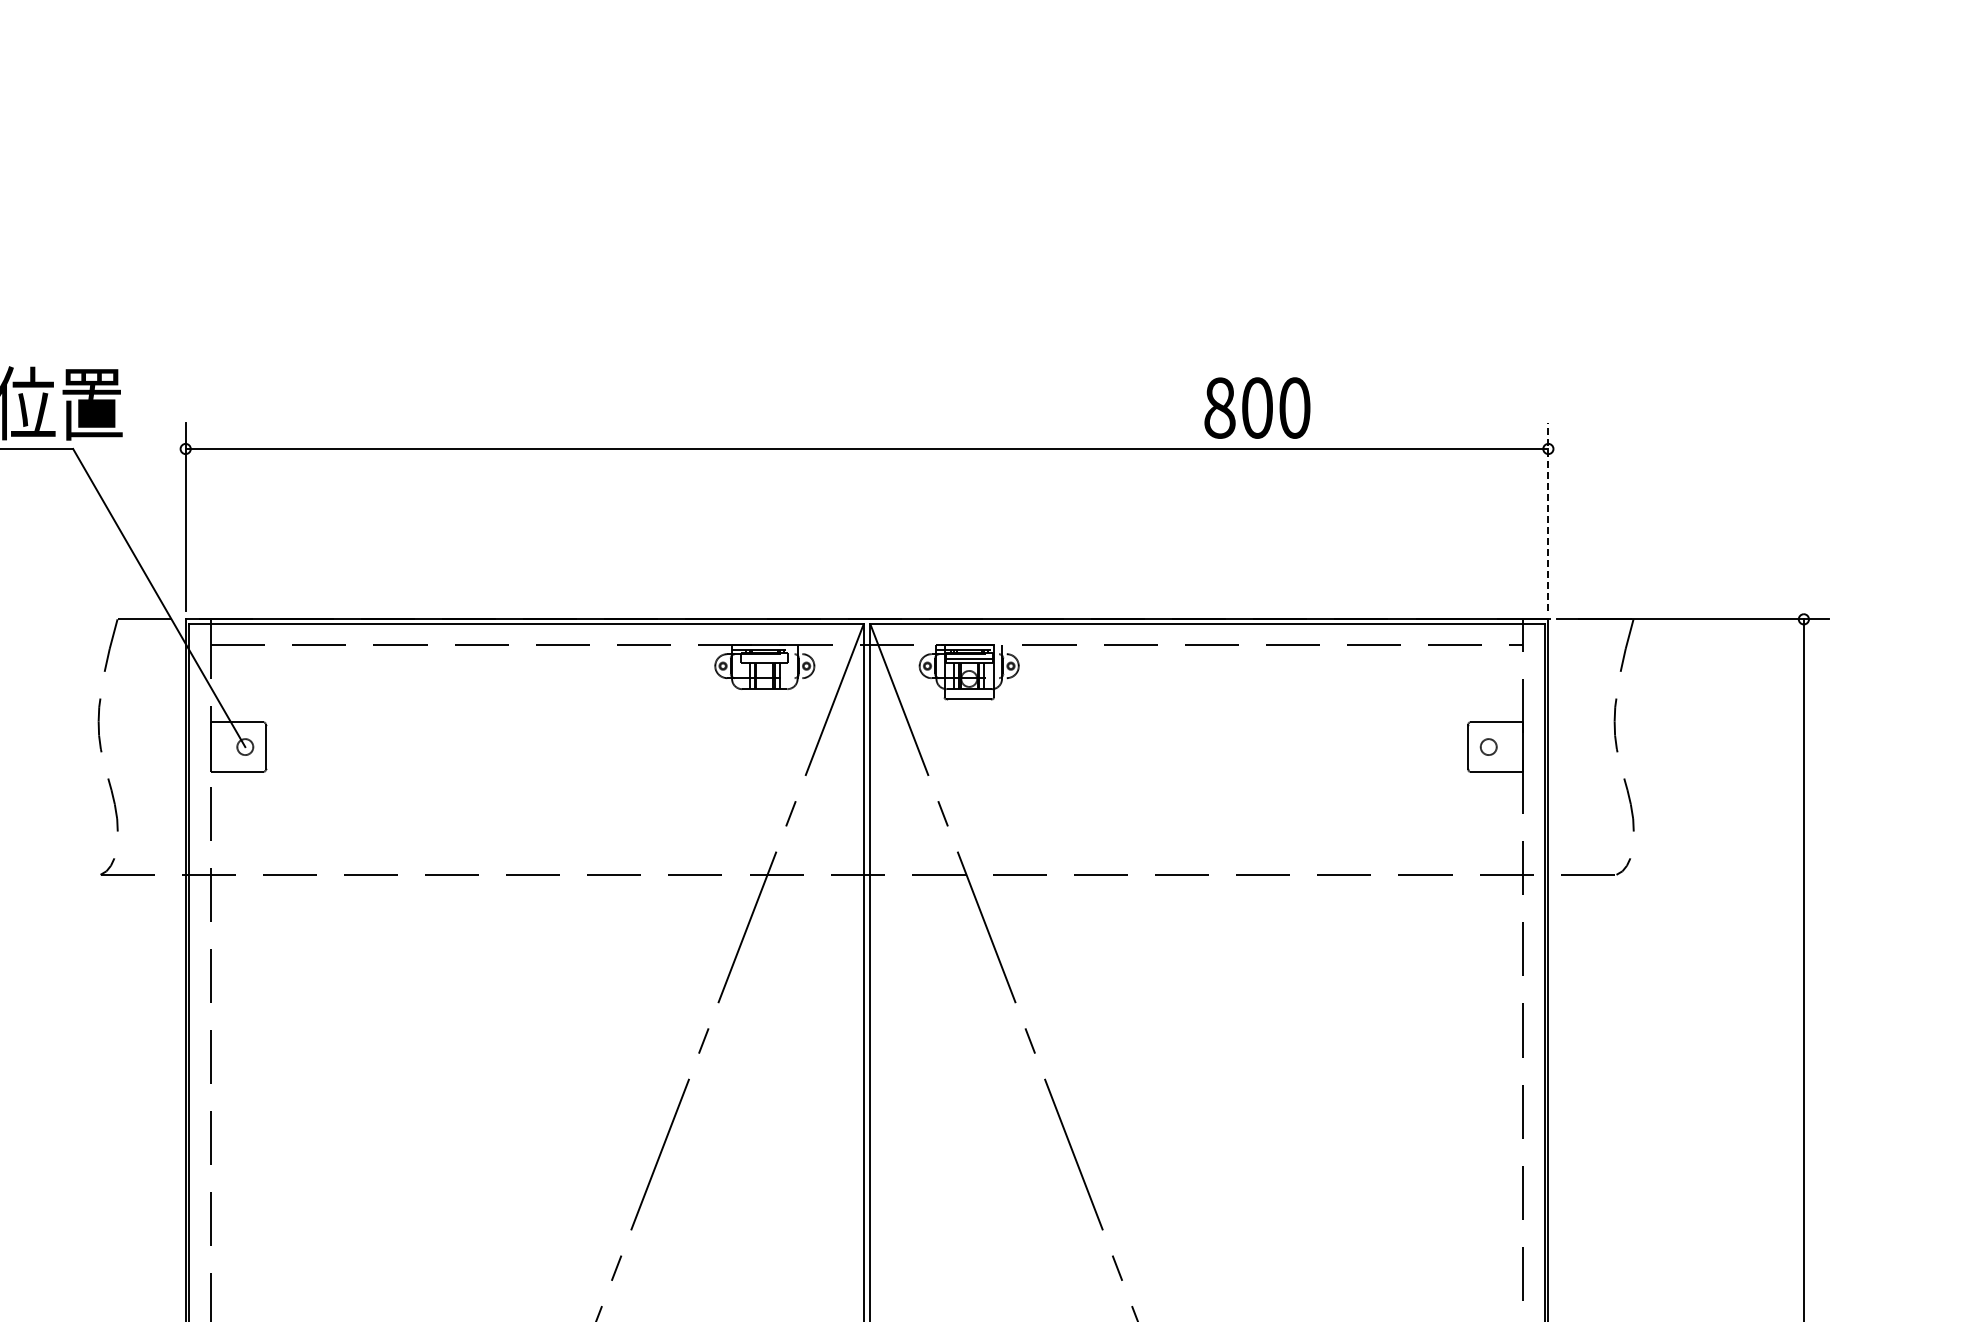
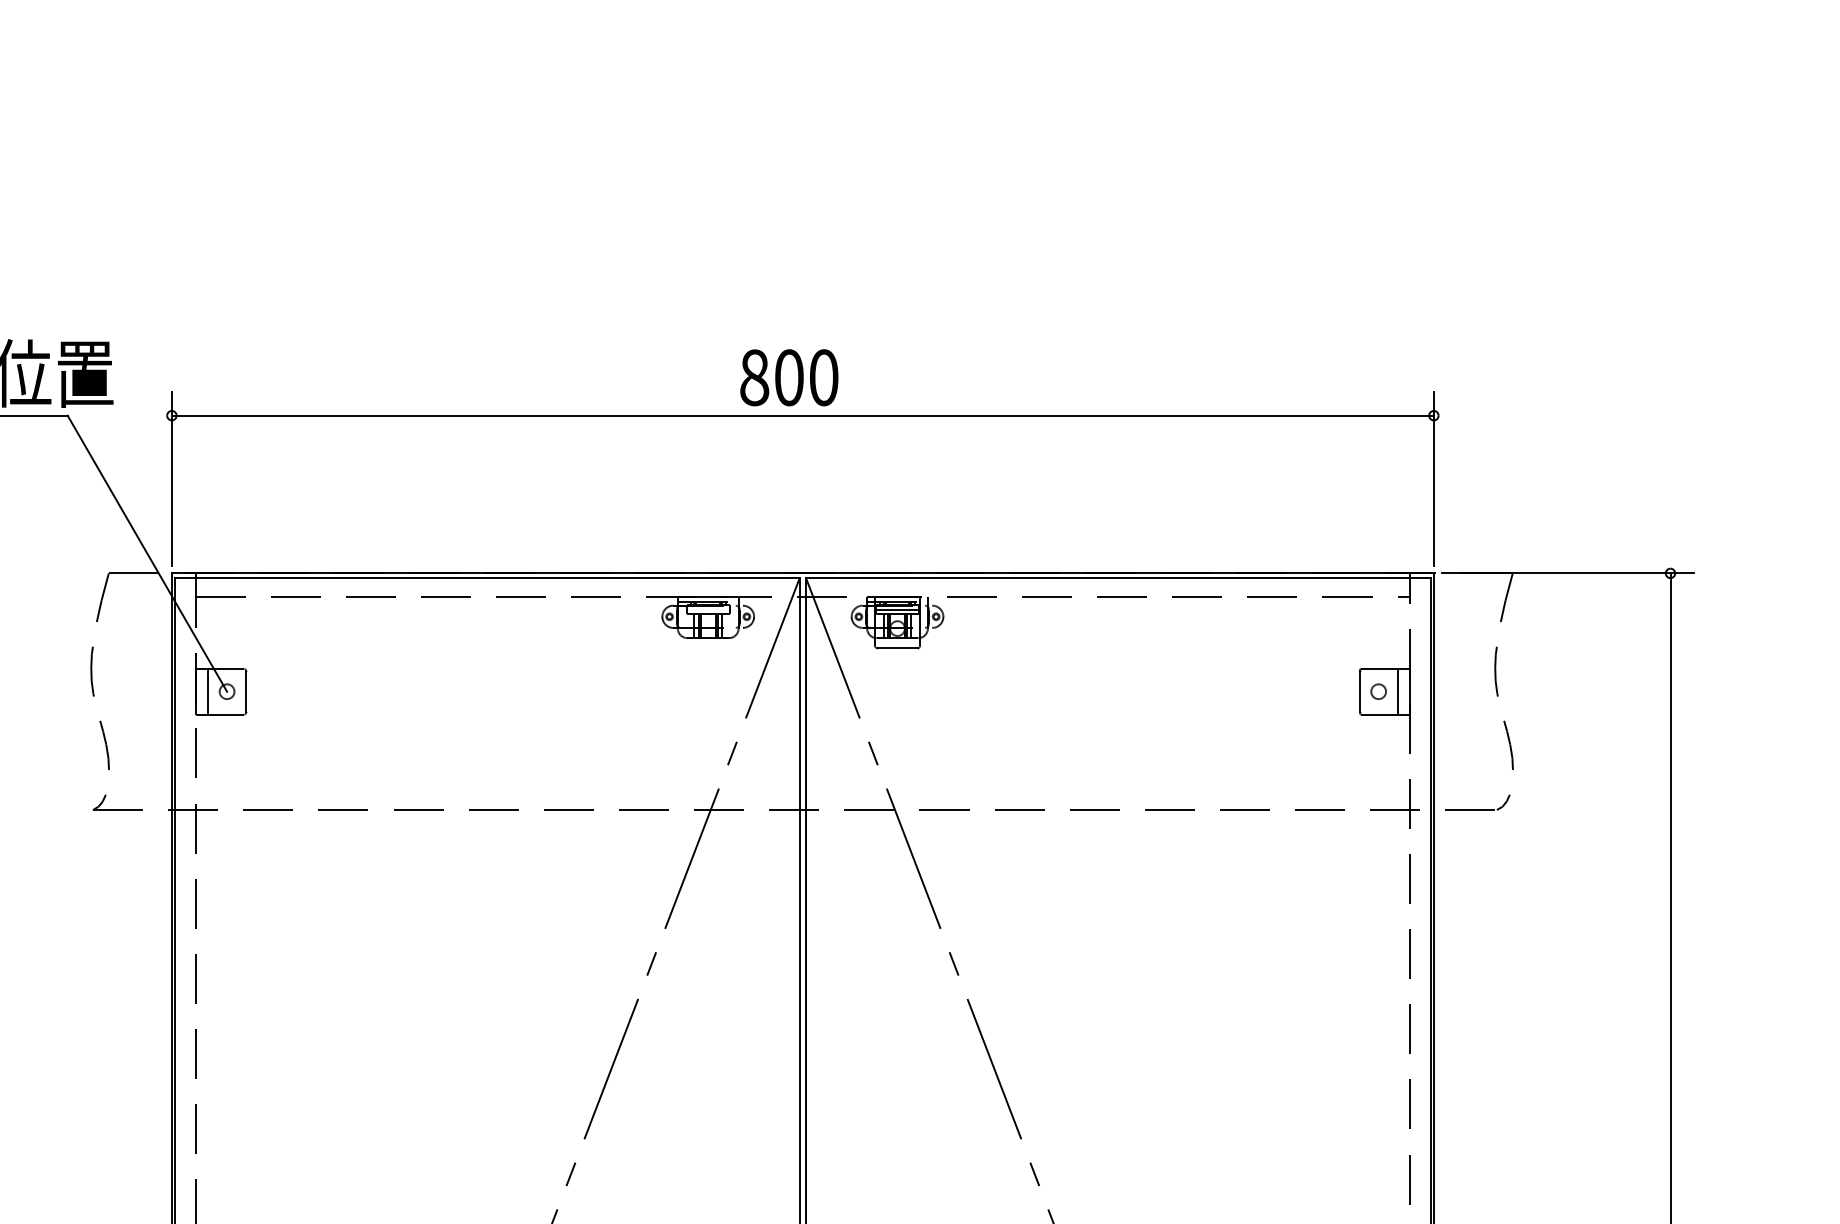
text: (1257, 407) -> (789, 377), moved
line: (1548, 517) -> (1433, 479), dashed -> solid
line: (224, 746) -> (207, 691), added
line: (1509, 746) -> (1397, 691), added

